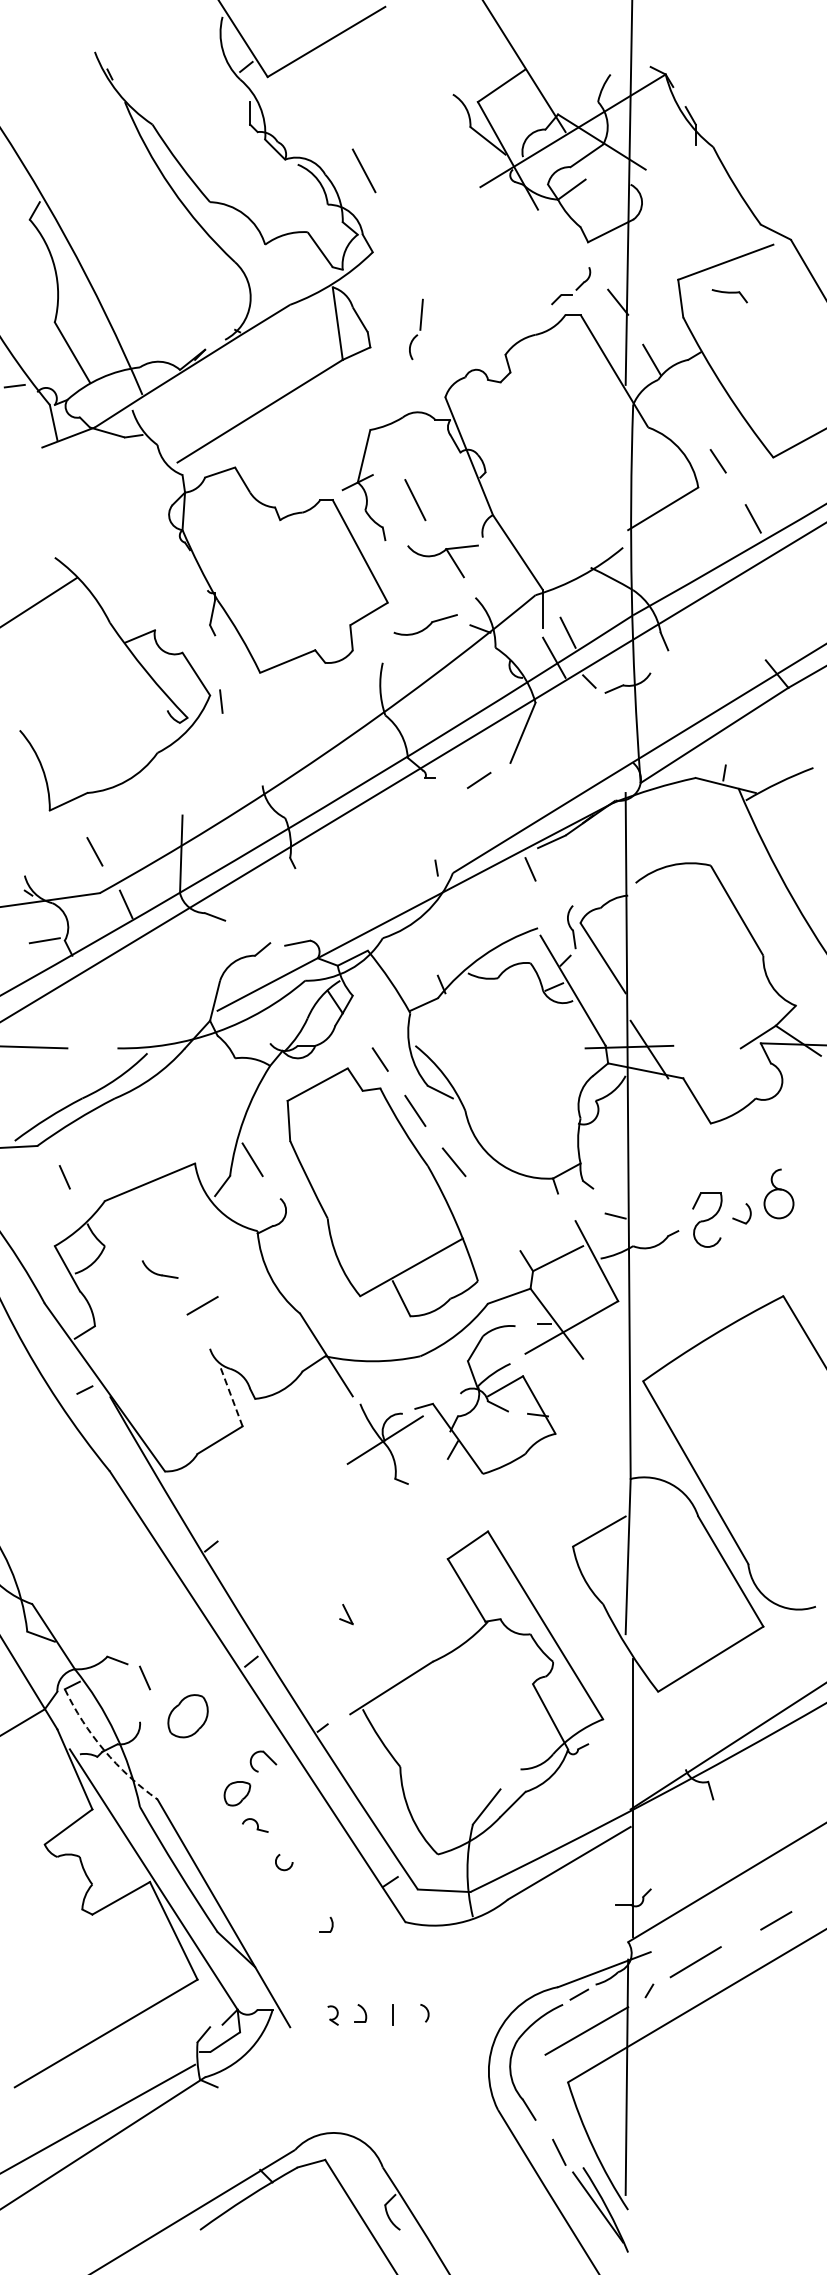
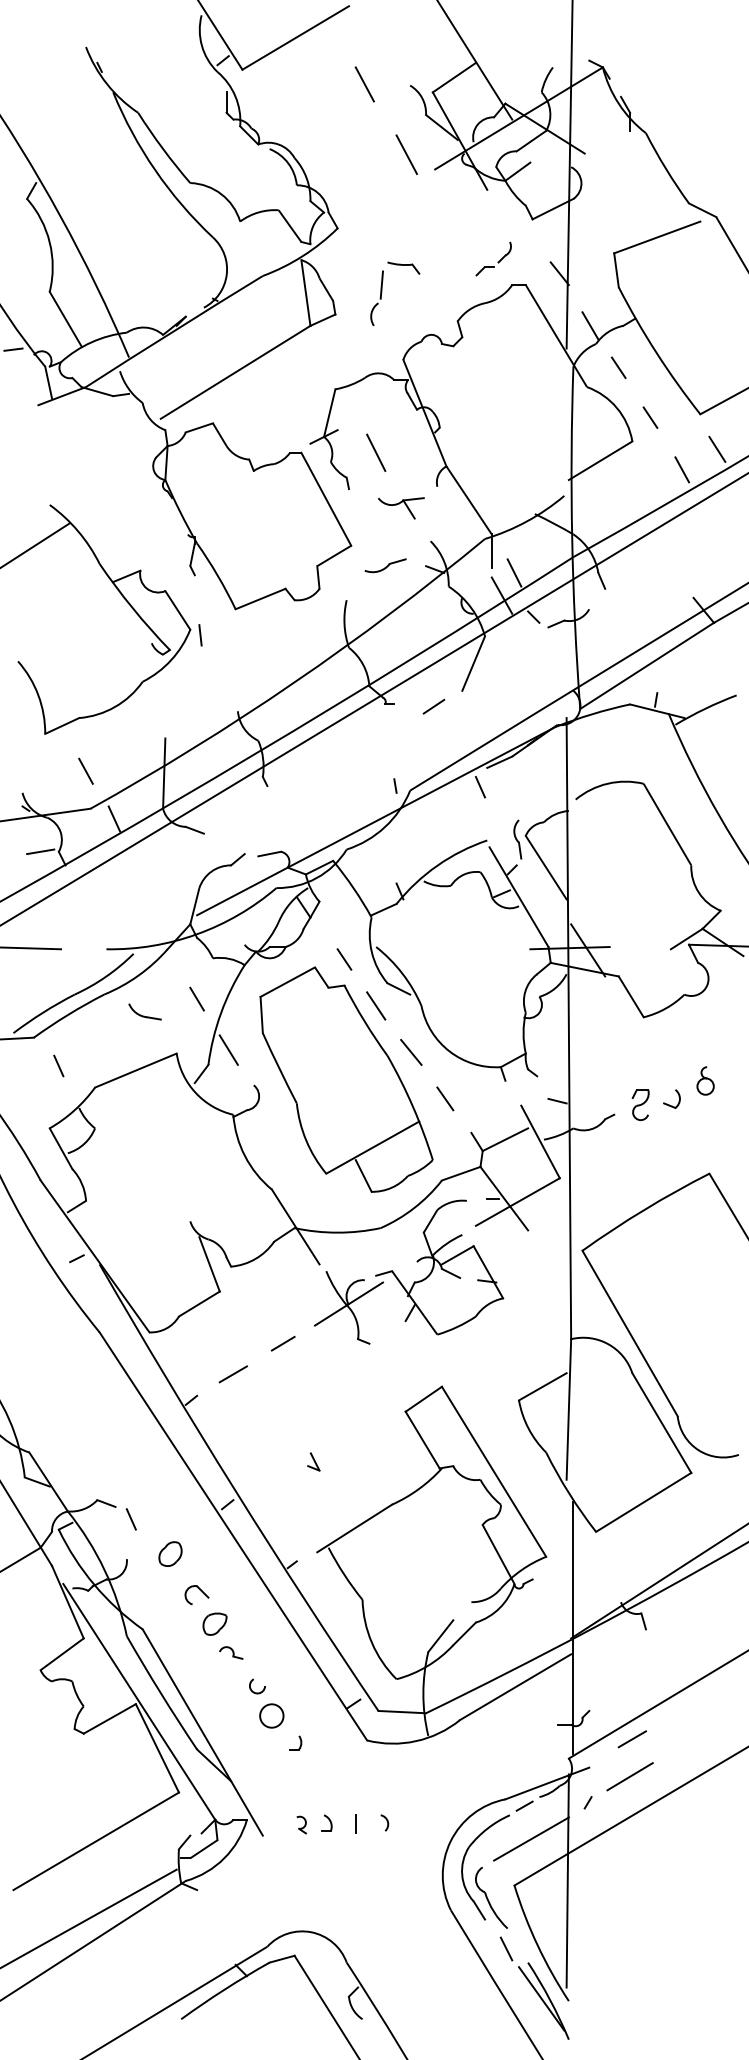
line: (402, 93) -> (364, 84), added
line: (363, 170) -> (406, 154), moved
part: (571, 286) -> (494, 259), moved
part: (729, 296) -> (403, 268), moved
line: (682, 405) -> (618, 367), added
line: (791, 496) -> (716, 449), added
part: (442, 561) -> (400, 508), size x0.71
part: (425, 624) -> (385, 565), size x0.71
line: (217, 1102) -> (197, 998), added
part: (779, 1193) -> (705, 1080), size x0.62
line: (491, 1213) -> (445, 1098), added
part: (707, 1220) -> (640, 1105), size x0.62
part: (160, 1269) -> (145, 1011), moved
line: (202, 1305) -> (233, 1374), moved
line: (231, 1395) -> (209, 1263), dashed -> solid
line: (312, 1483) -> (283, 1343), added
part: (188, 1716) -> (170, 1554), size x0.62
arc: (104, 1750) -> (94, 1585), dashed -> solid
part: (263, 1761) -> (197, 1595), moved
circle: (299, 1894) -> (271, 1715), added
line: (776, 1920) -> (632, 1739), moved
part: (542, 2095) -> (491, 1897), added

